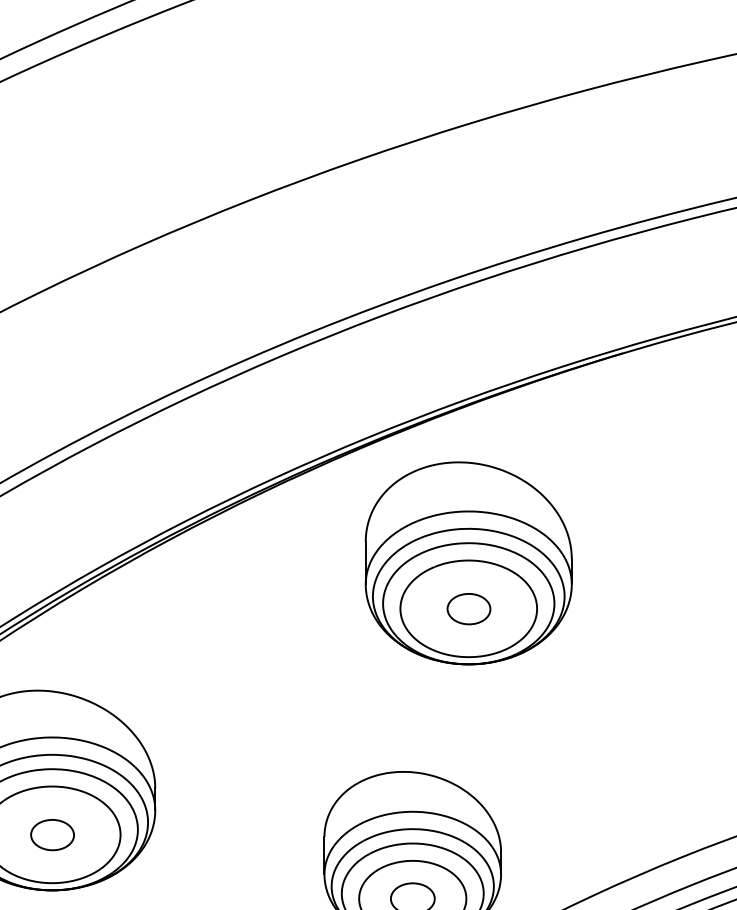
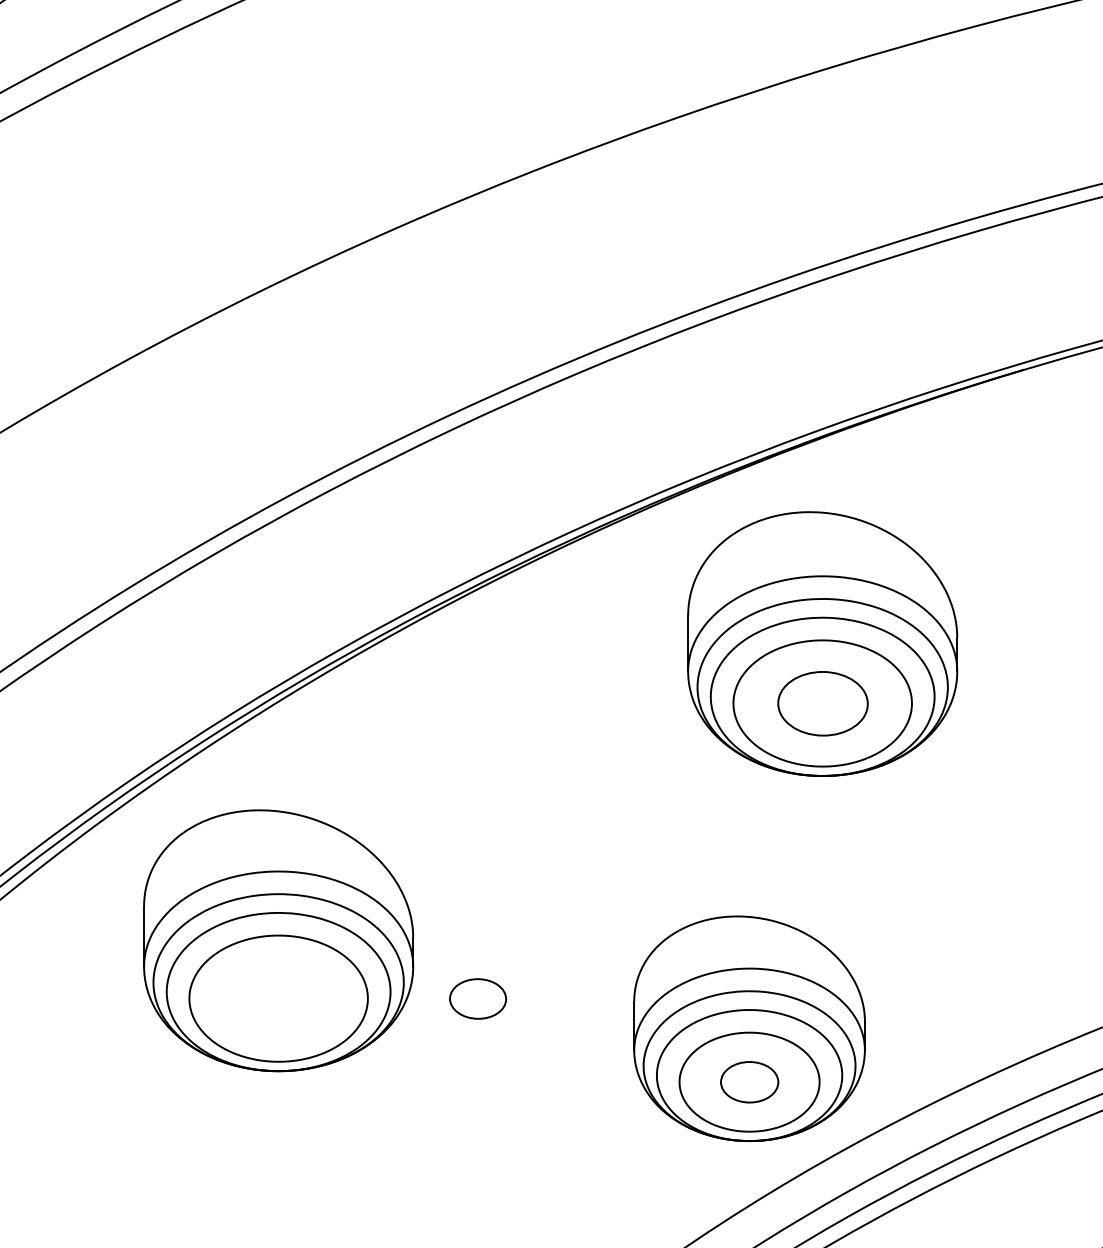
part: (468, 608) -> (822, 703), size x1.6
part: (52, 834) -> (477, 998), moved

